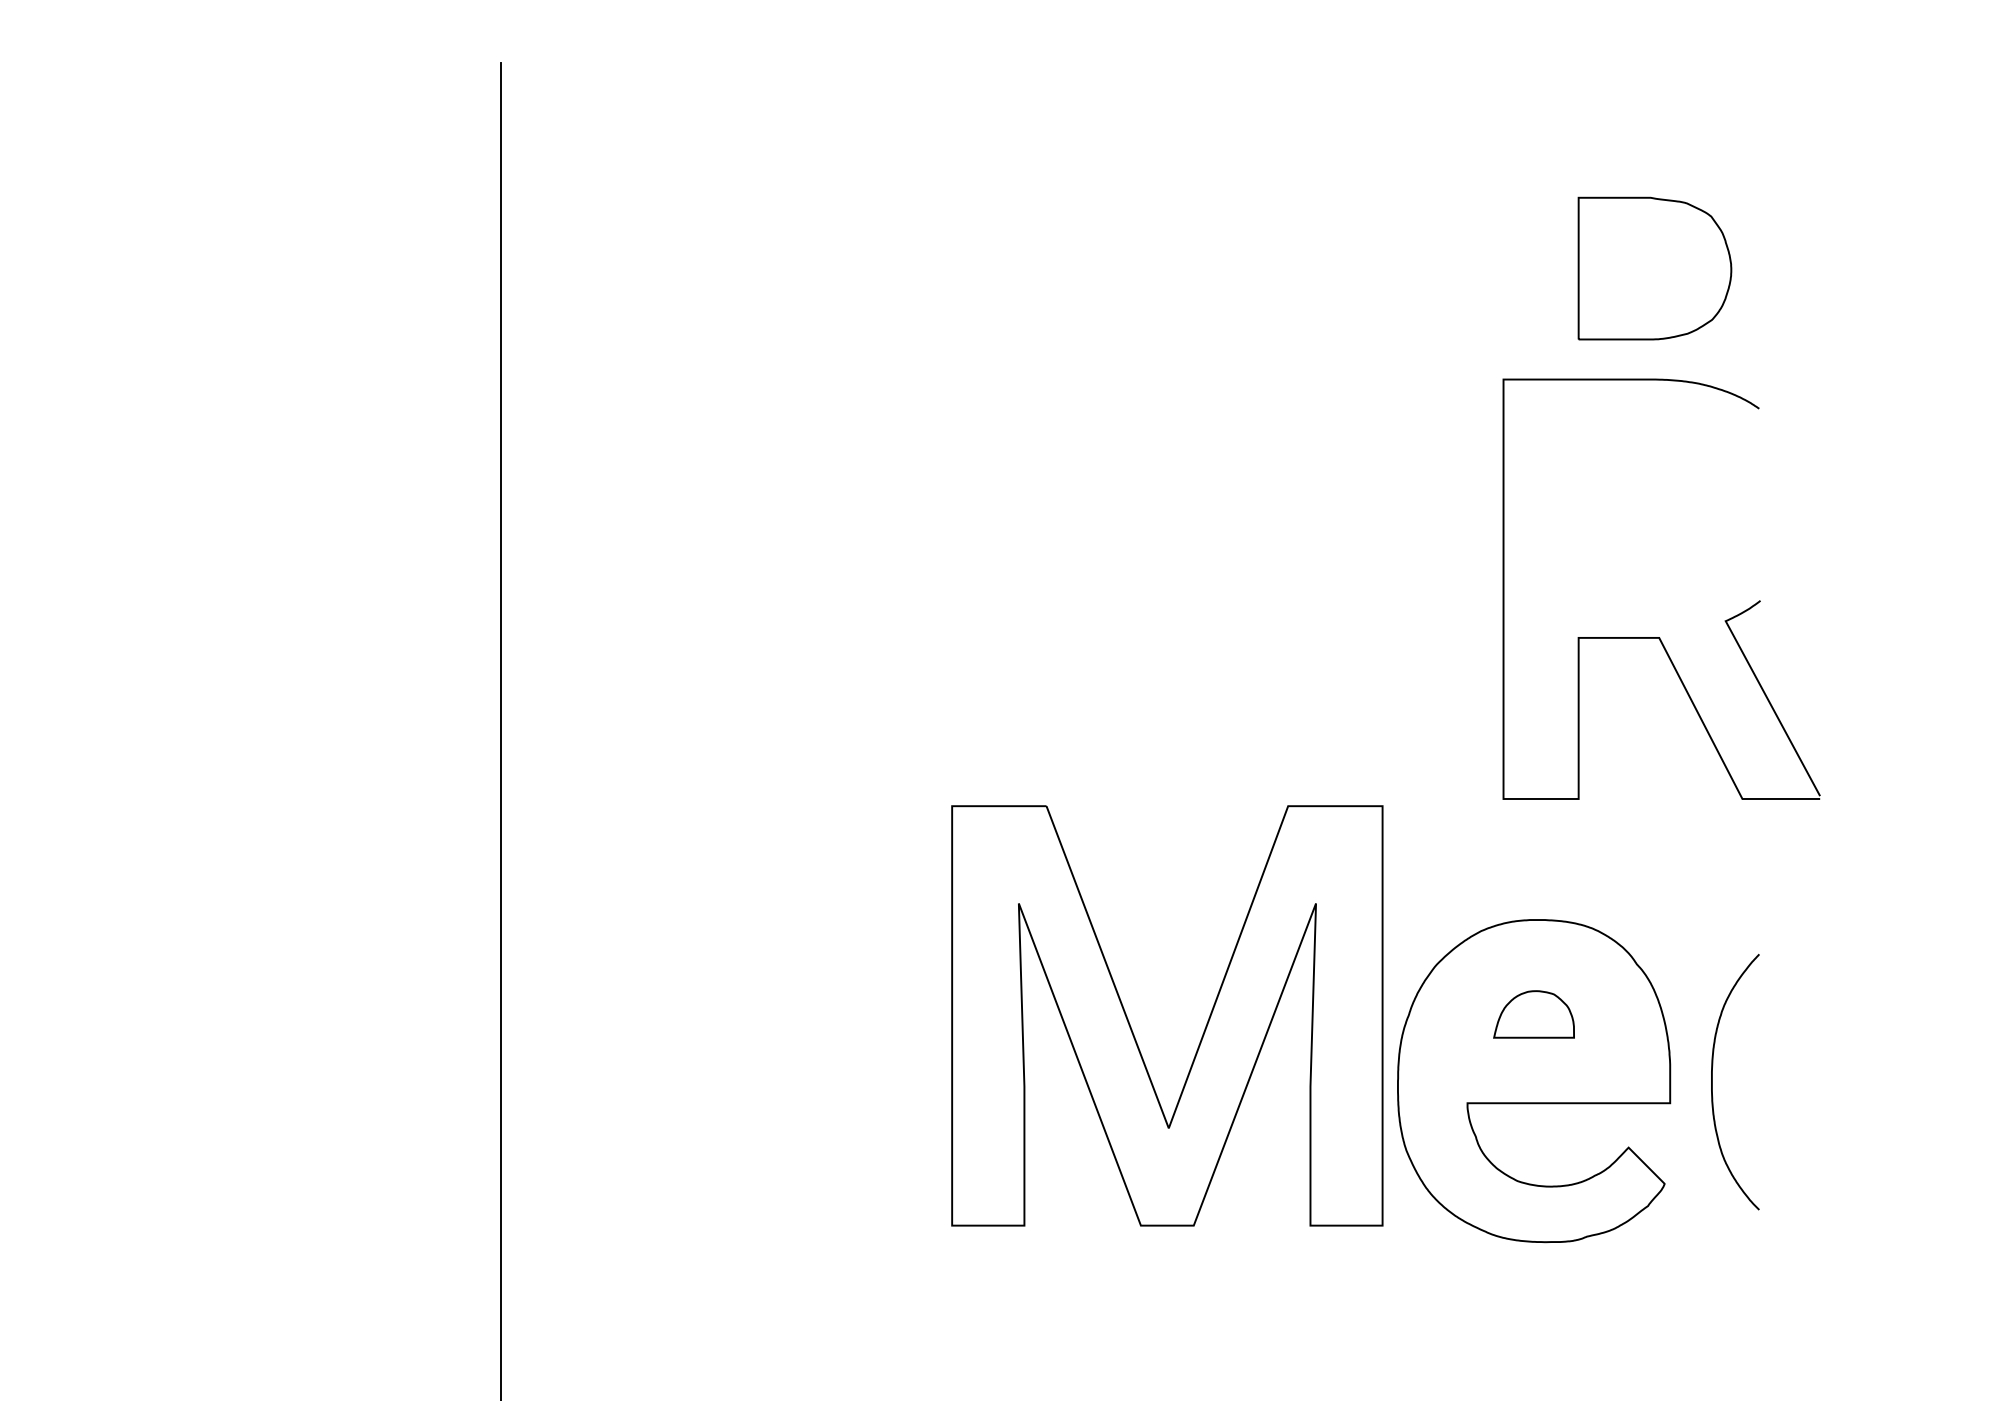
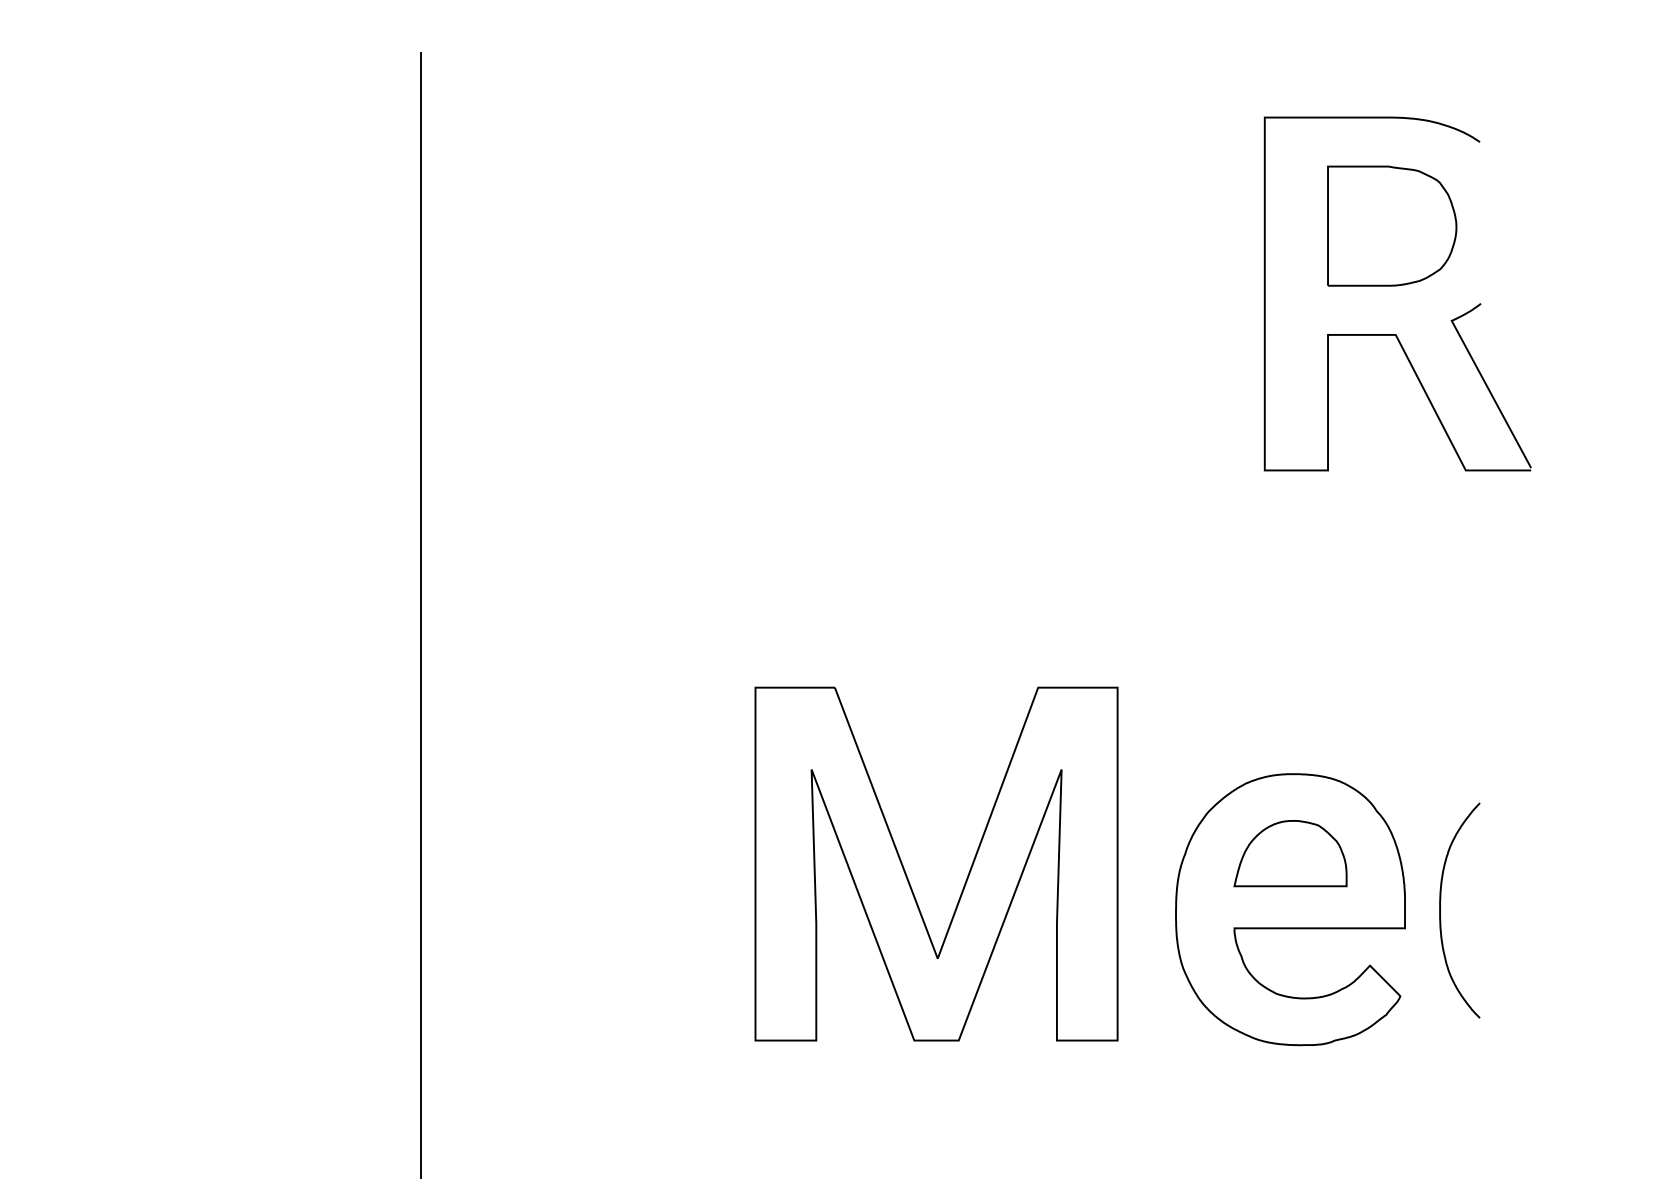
part: (1660, 637) -> (1396, 334), moved
part: (1533, 1014) -> (1290, 853), size x1.67
part: (1131, 1026) -> (906, 873), moved

